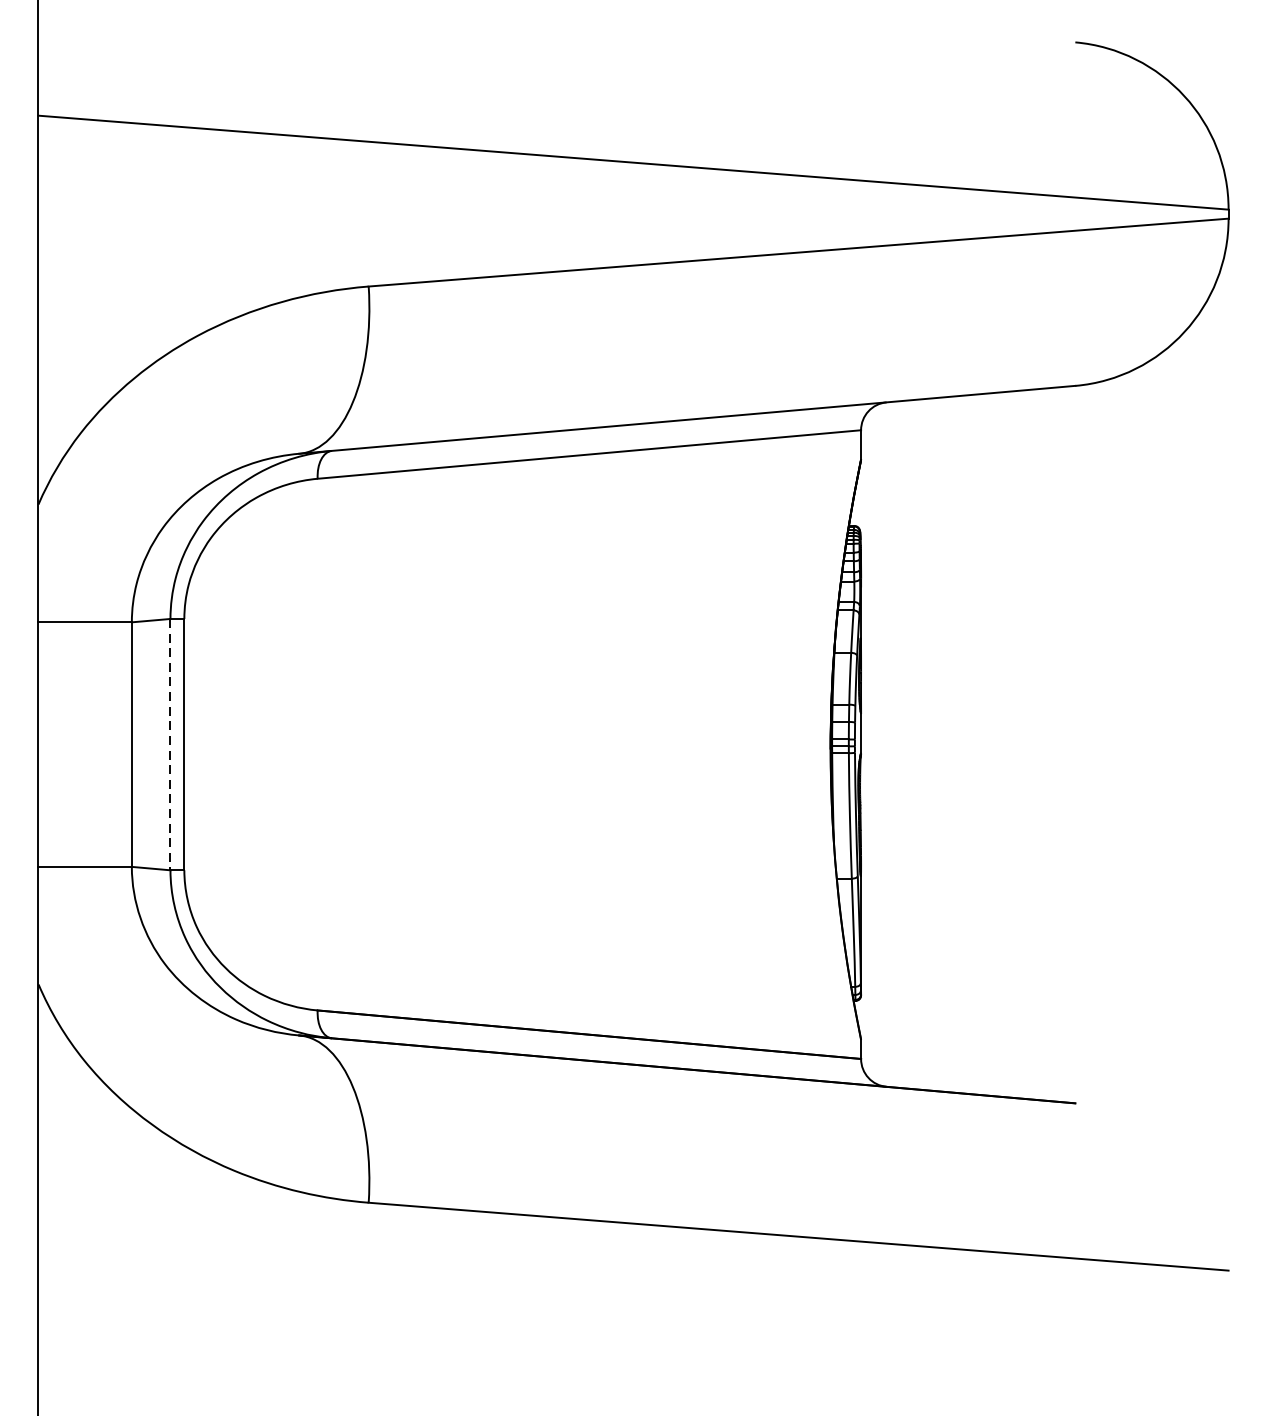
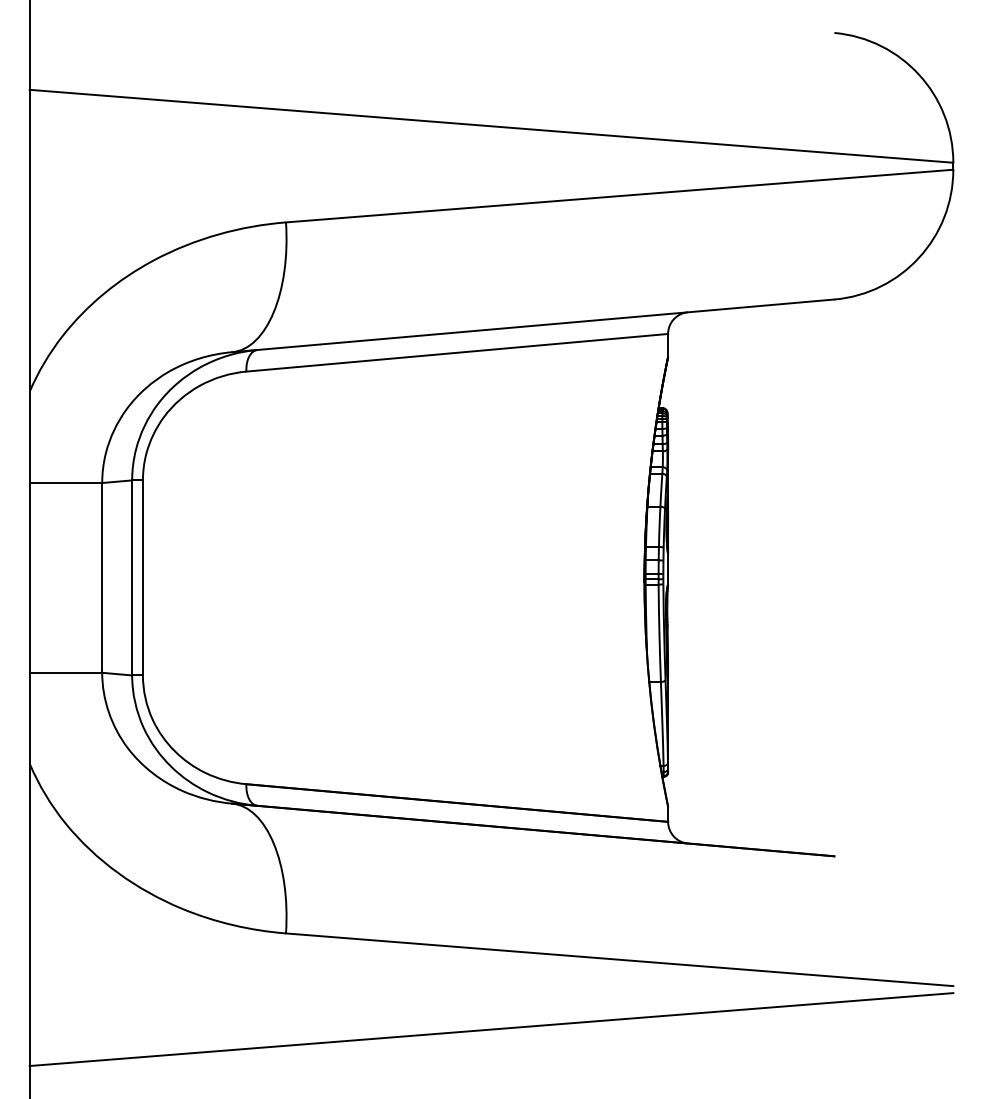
line: (170, 744) -> (132, 577), dashed -> solid
line: (633, 1326) -> (491, 1029), added

